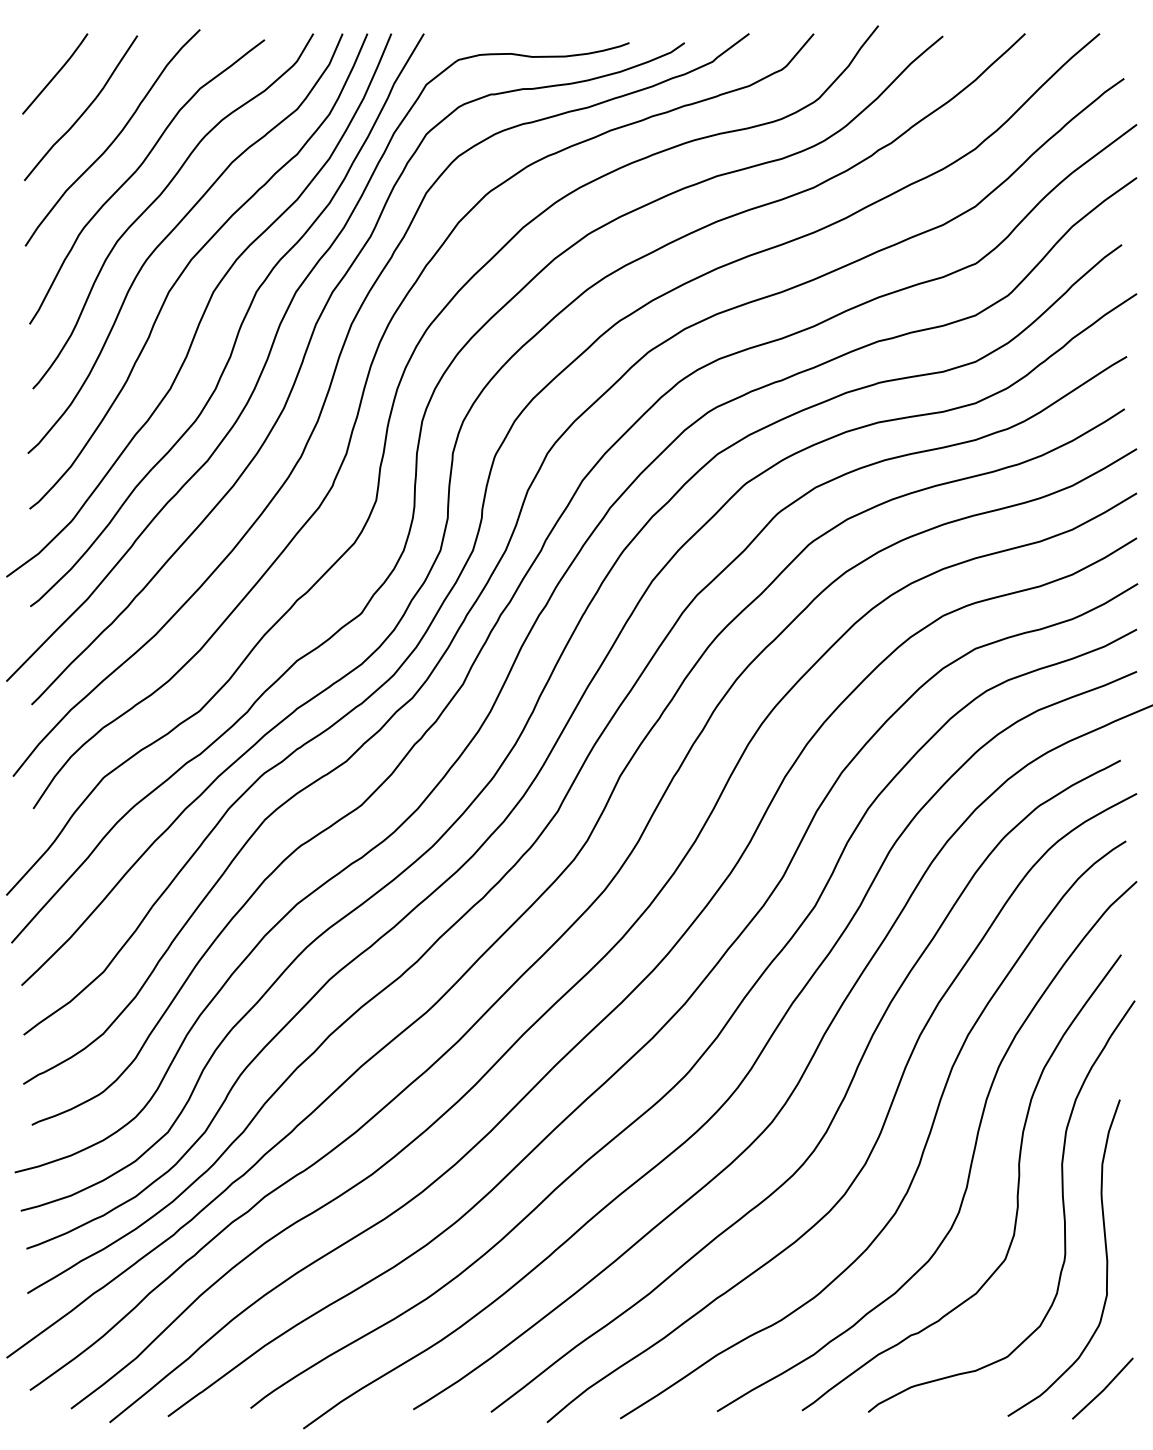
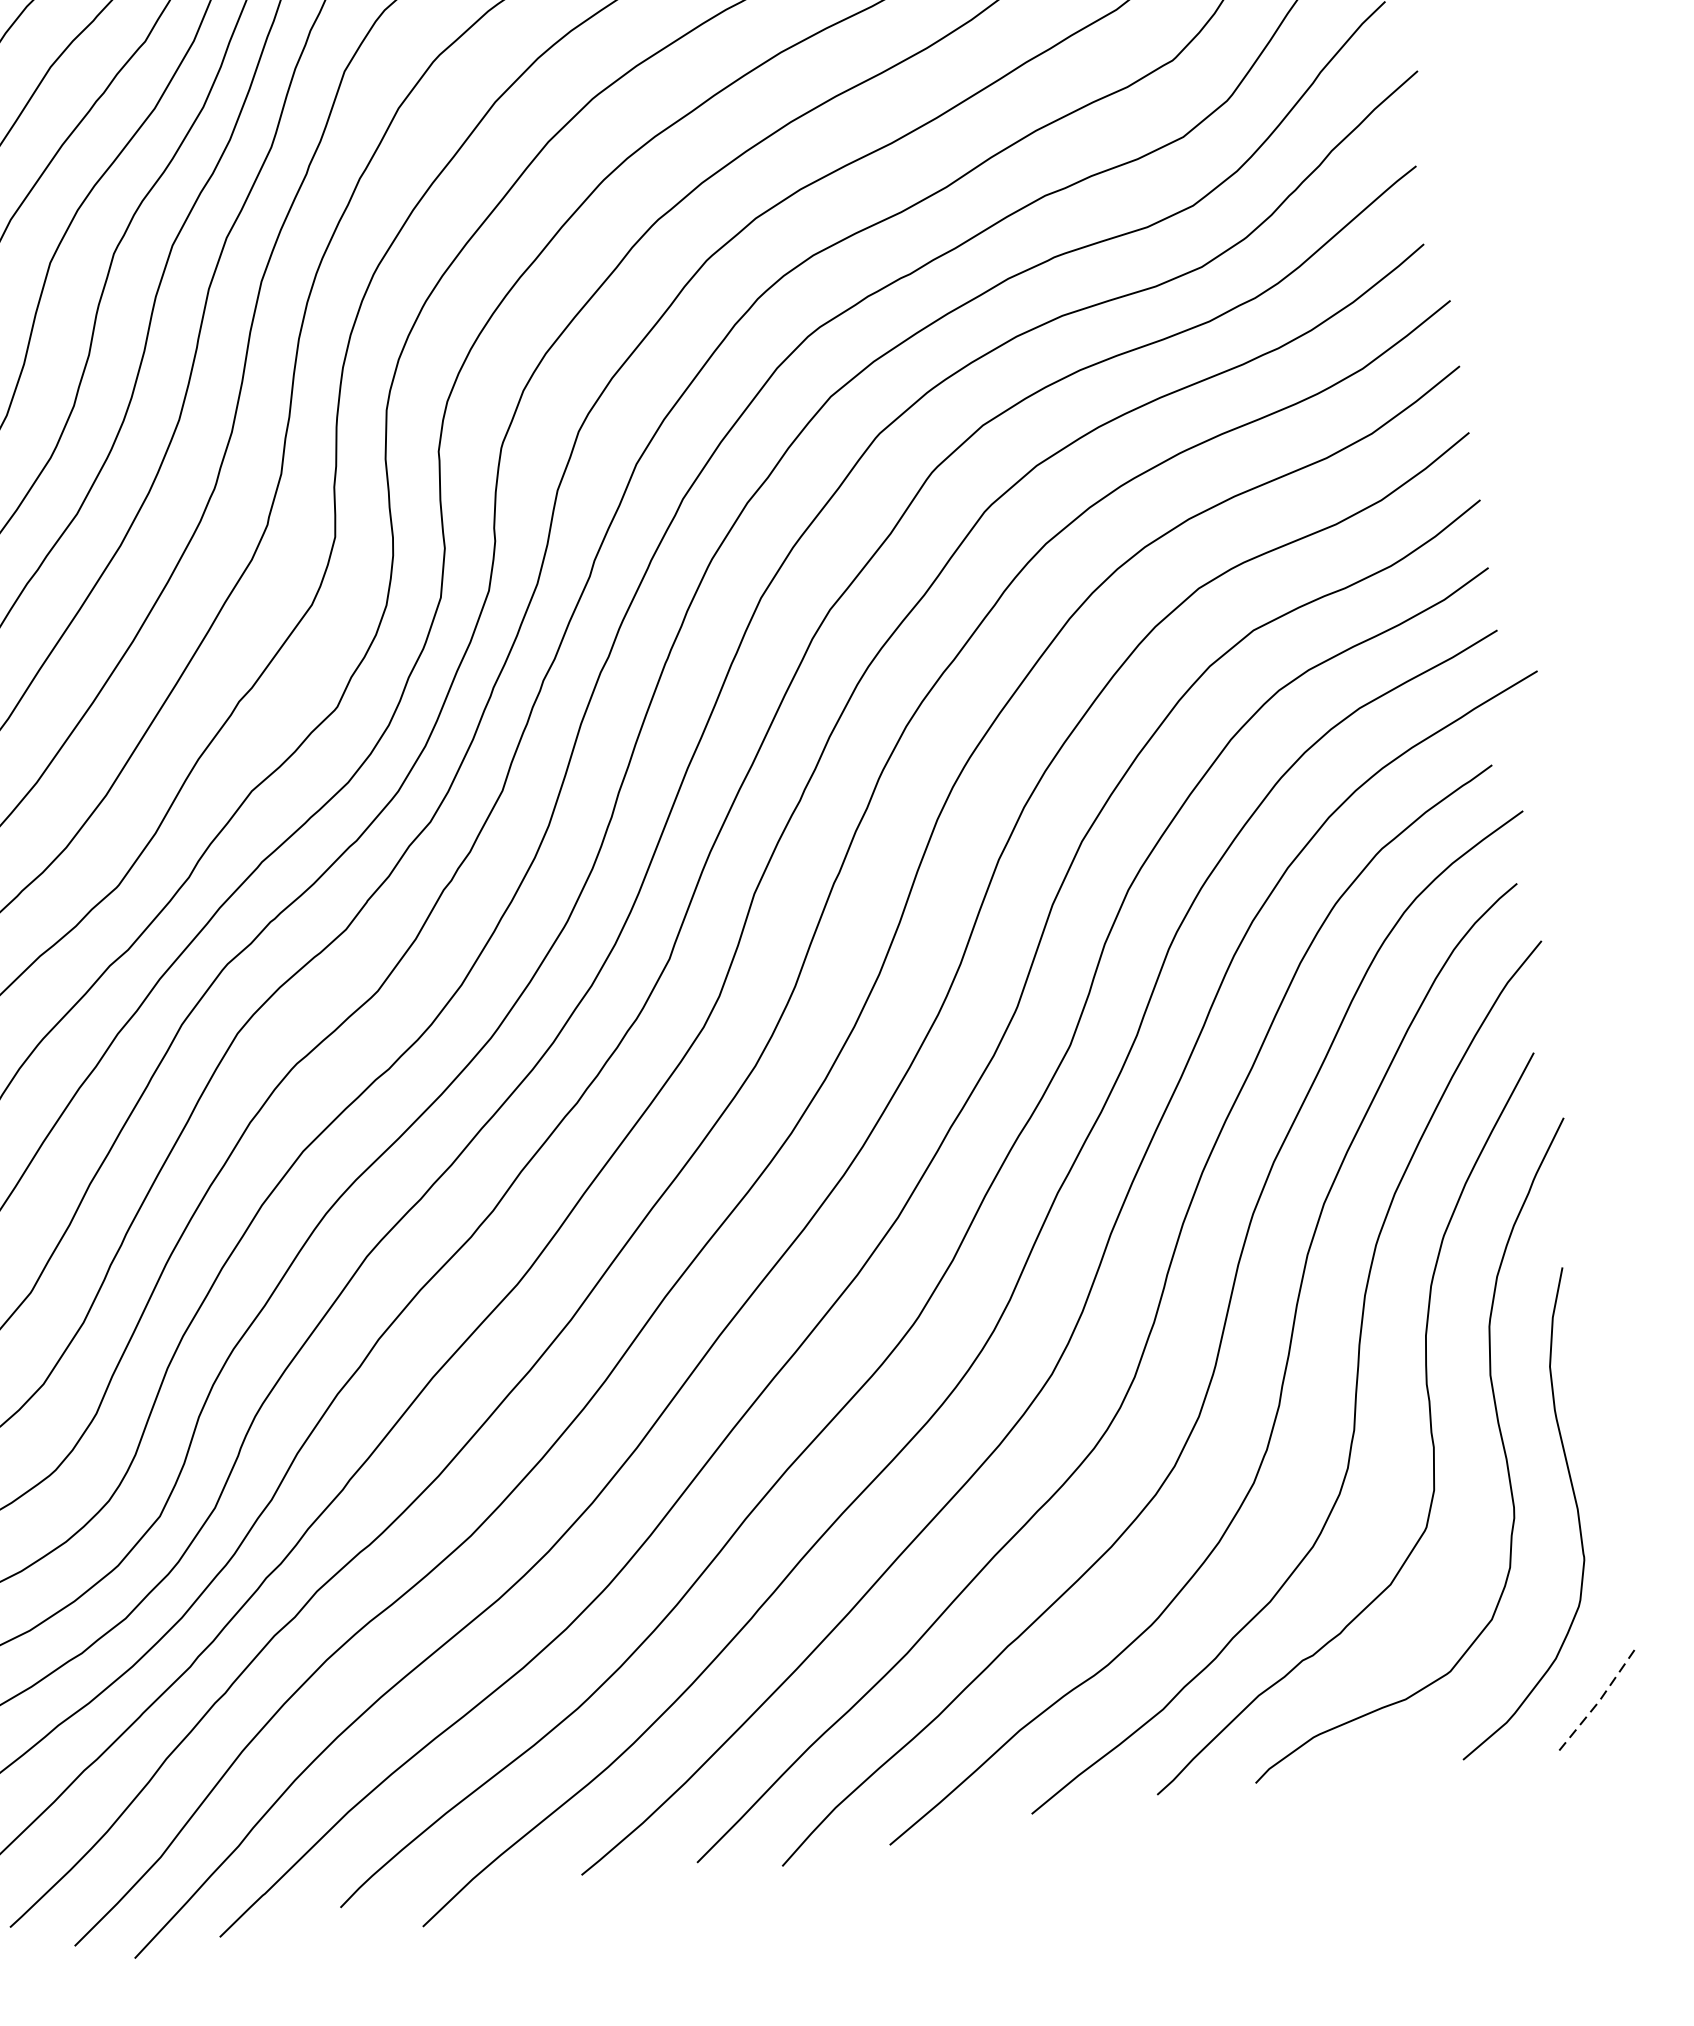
line: (1103, 1390) -> (1599, 1701), solid -> dashed

